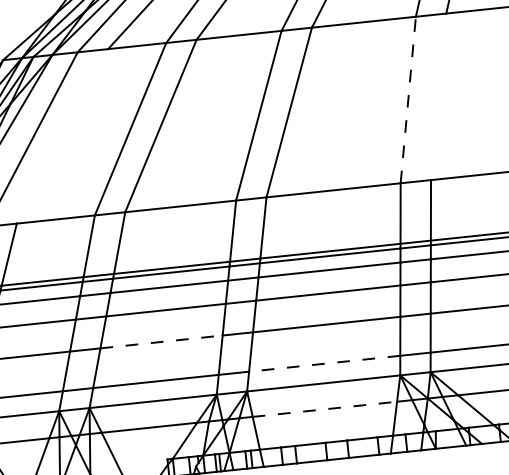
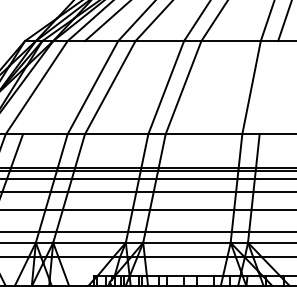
line: (408, 99) -> (251, 87), dashed -> solid
line: (160, 341) -> (97, 209), dashed -> solid
line: (324, 363) -> (188, 231), dashed -> solid
line: (325, 409) -> (186, 257), dashed -> solid

